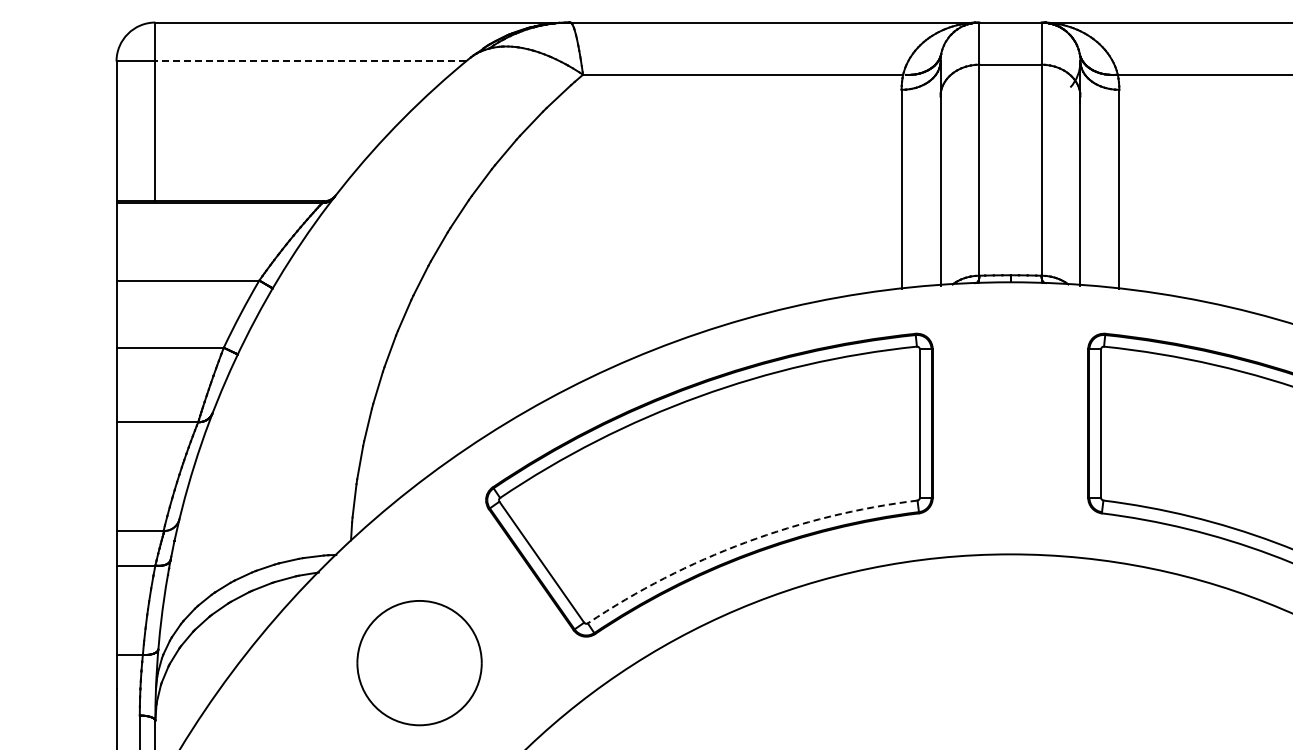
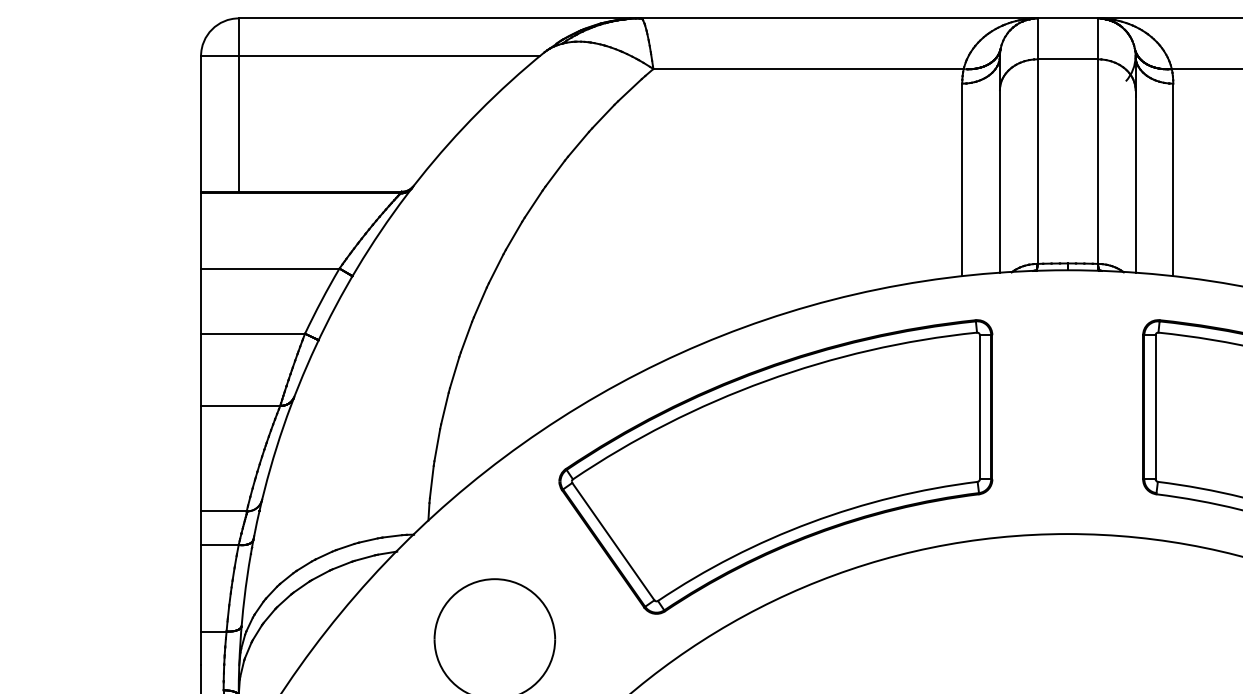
line: (310, 61) -> (389, 56), dashed -> solid
arc: (745, 542) -> (810, 522), dashed -> solid

